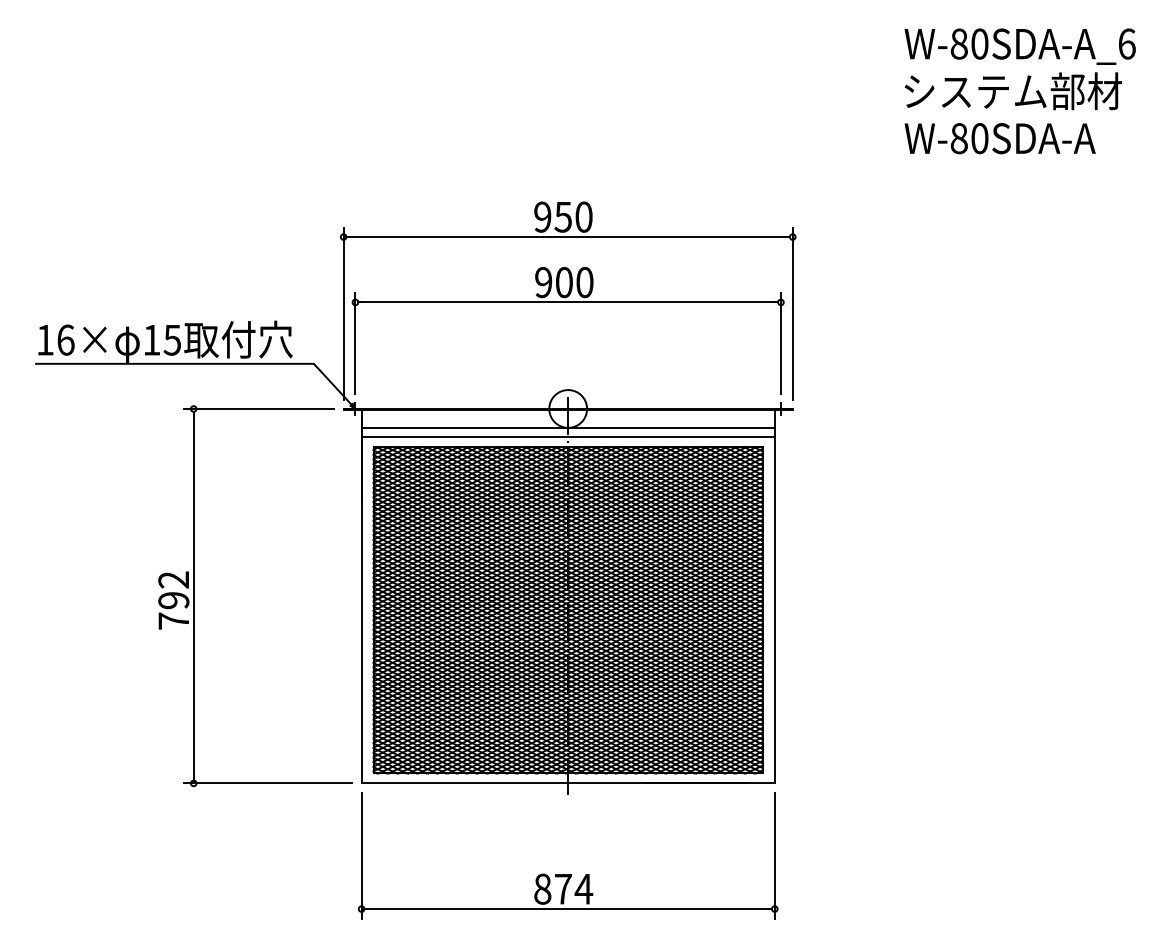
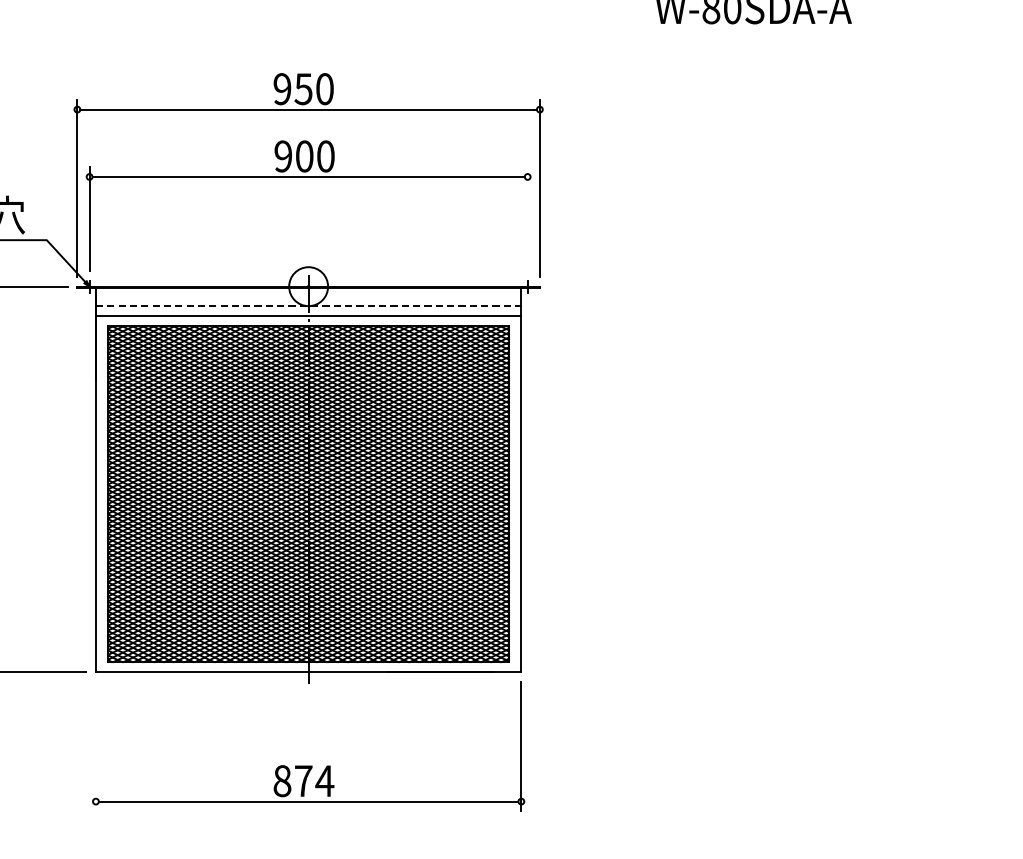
line: (780, 342) -> (527, 218), removed
line: (568, 427) -> (308, 305), solid -> dashed
line: (361, 855) -> (95, 746), removed

